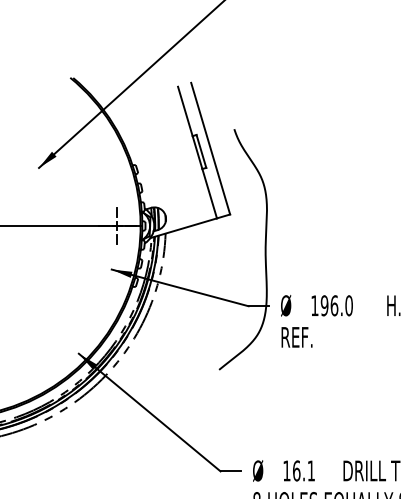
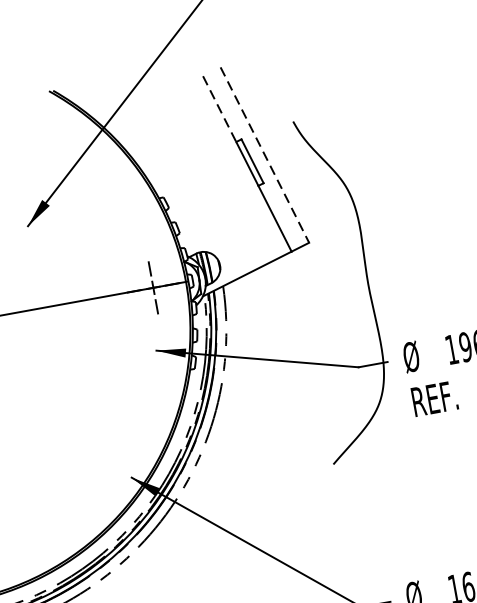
line: (185, 111) -> (219, 109), solid -> dashed
line: (210, 148) -> (264, 154), solid -> dashed

